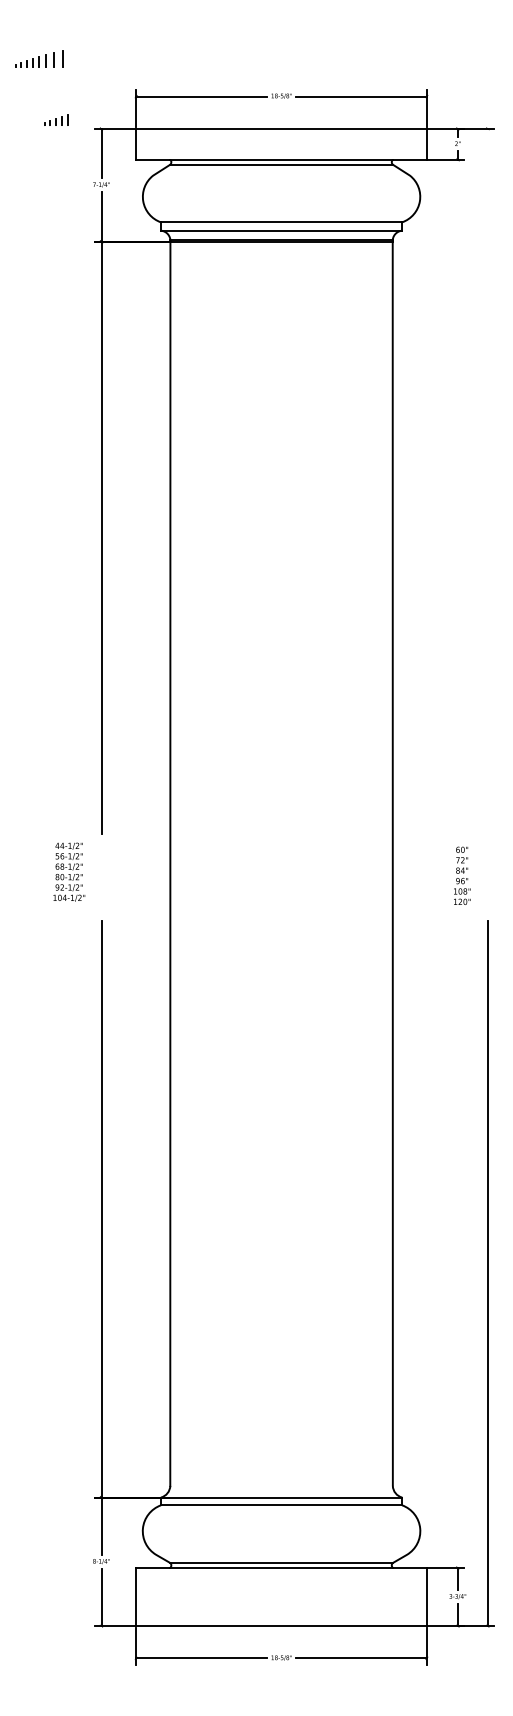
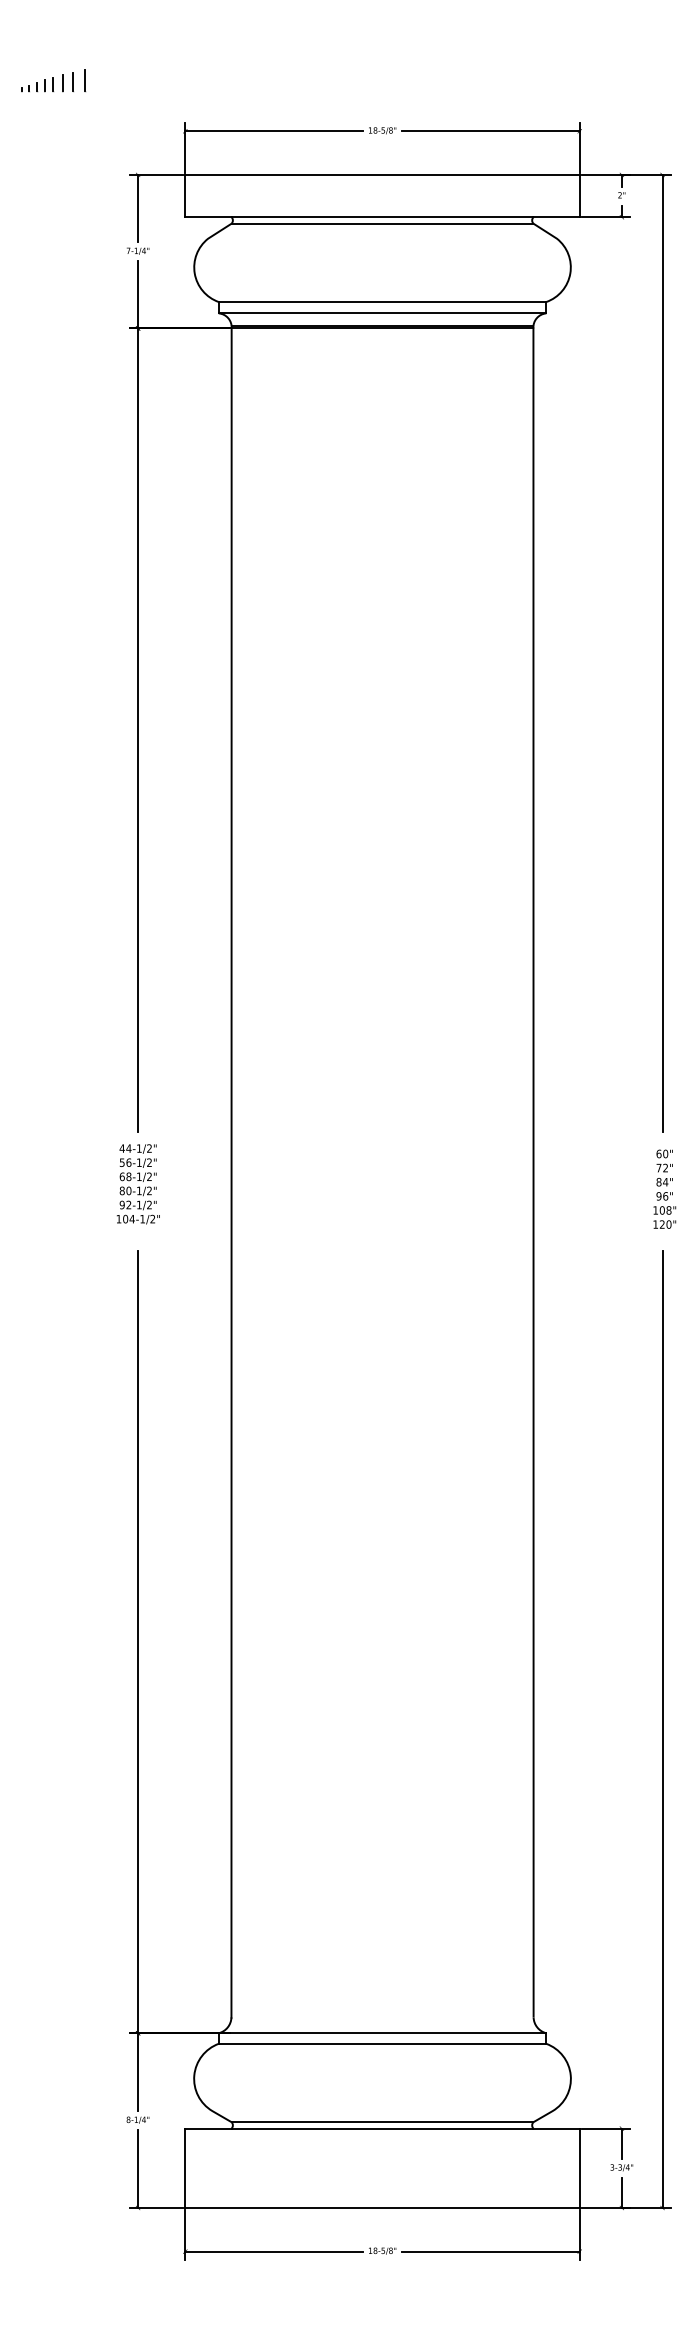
part: (56, 120) -> (76, 163), removed
line: (487, 481) -> (662, 653), added
text: (69, 872) -> (138, 1184), moved
text: (462, 875) -> (664, 1188), moved

